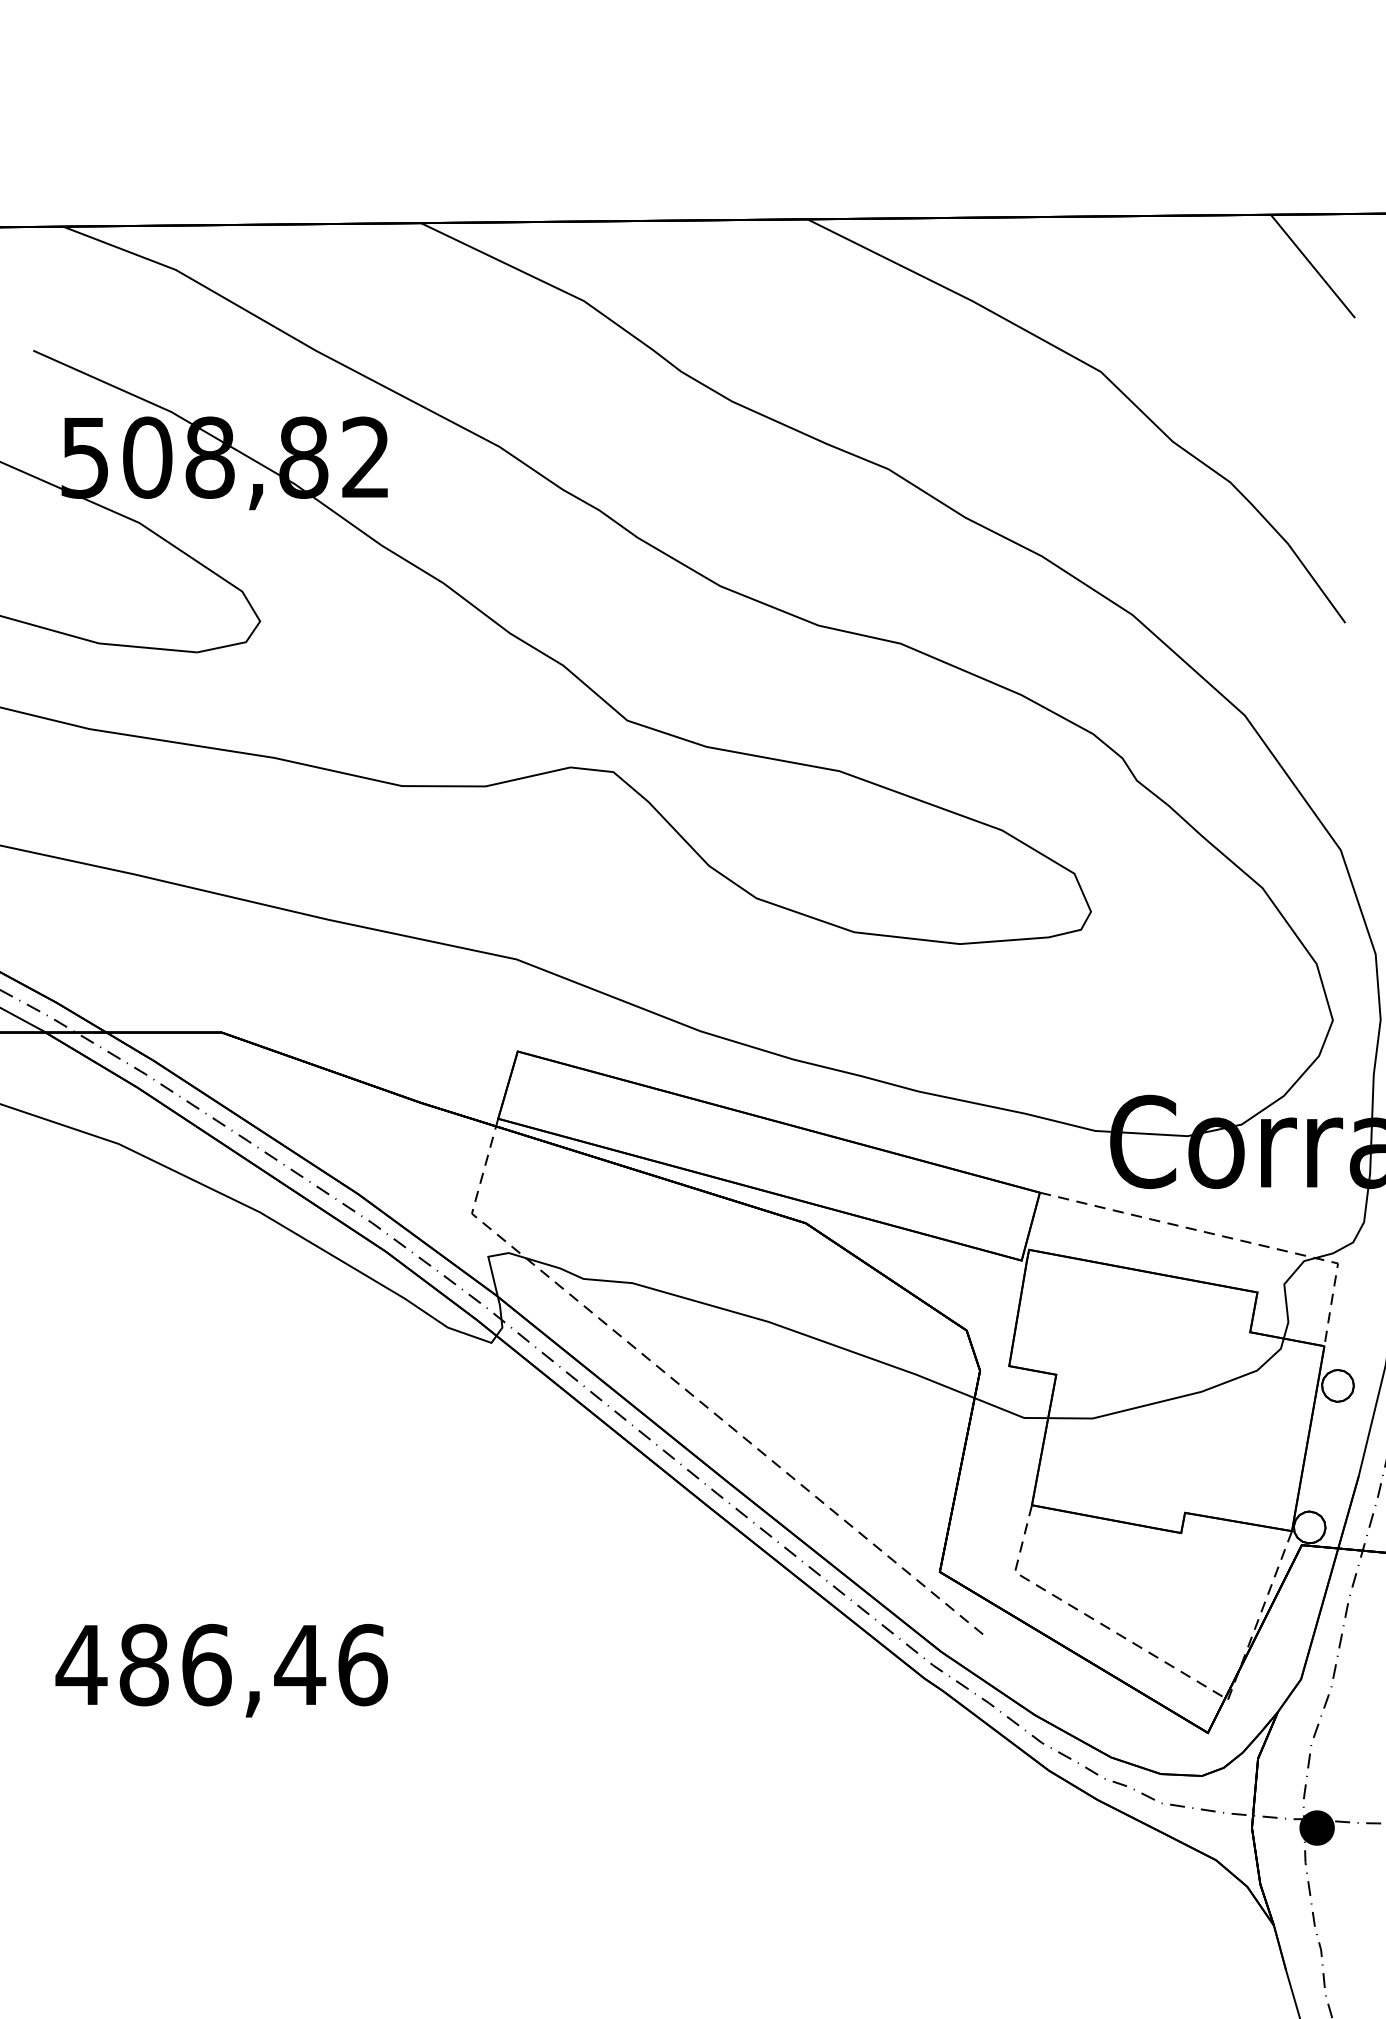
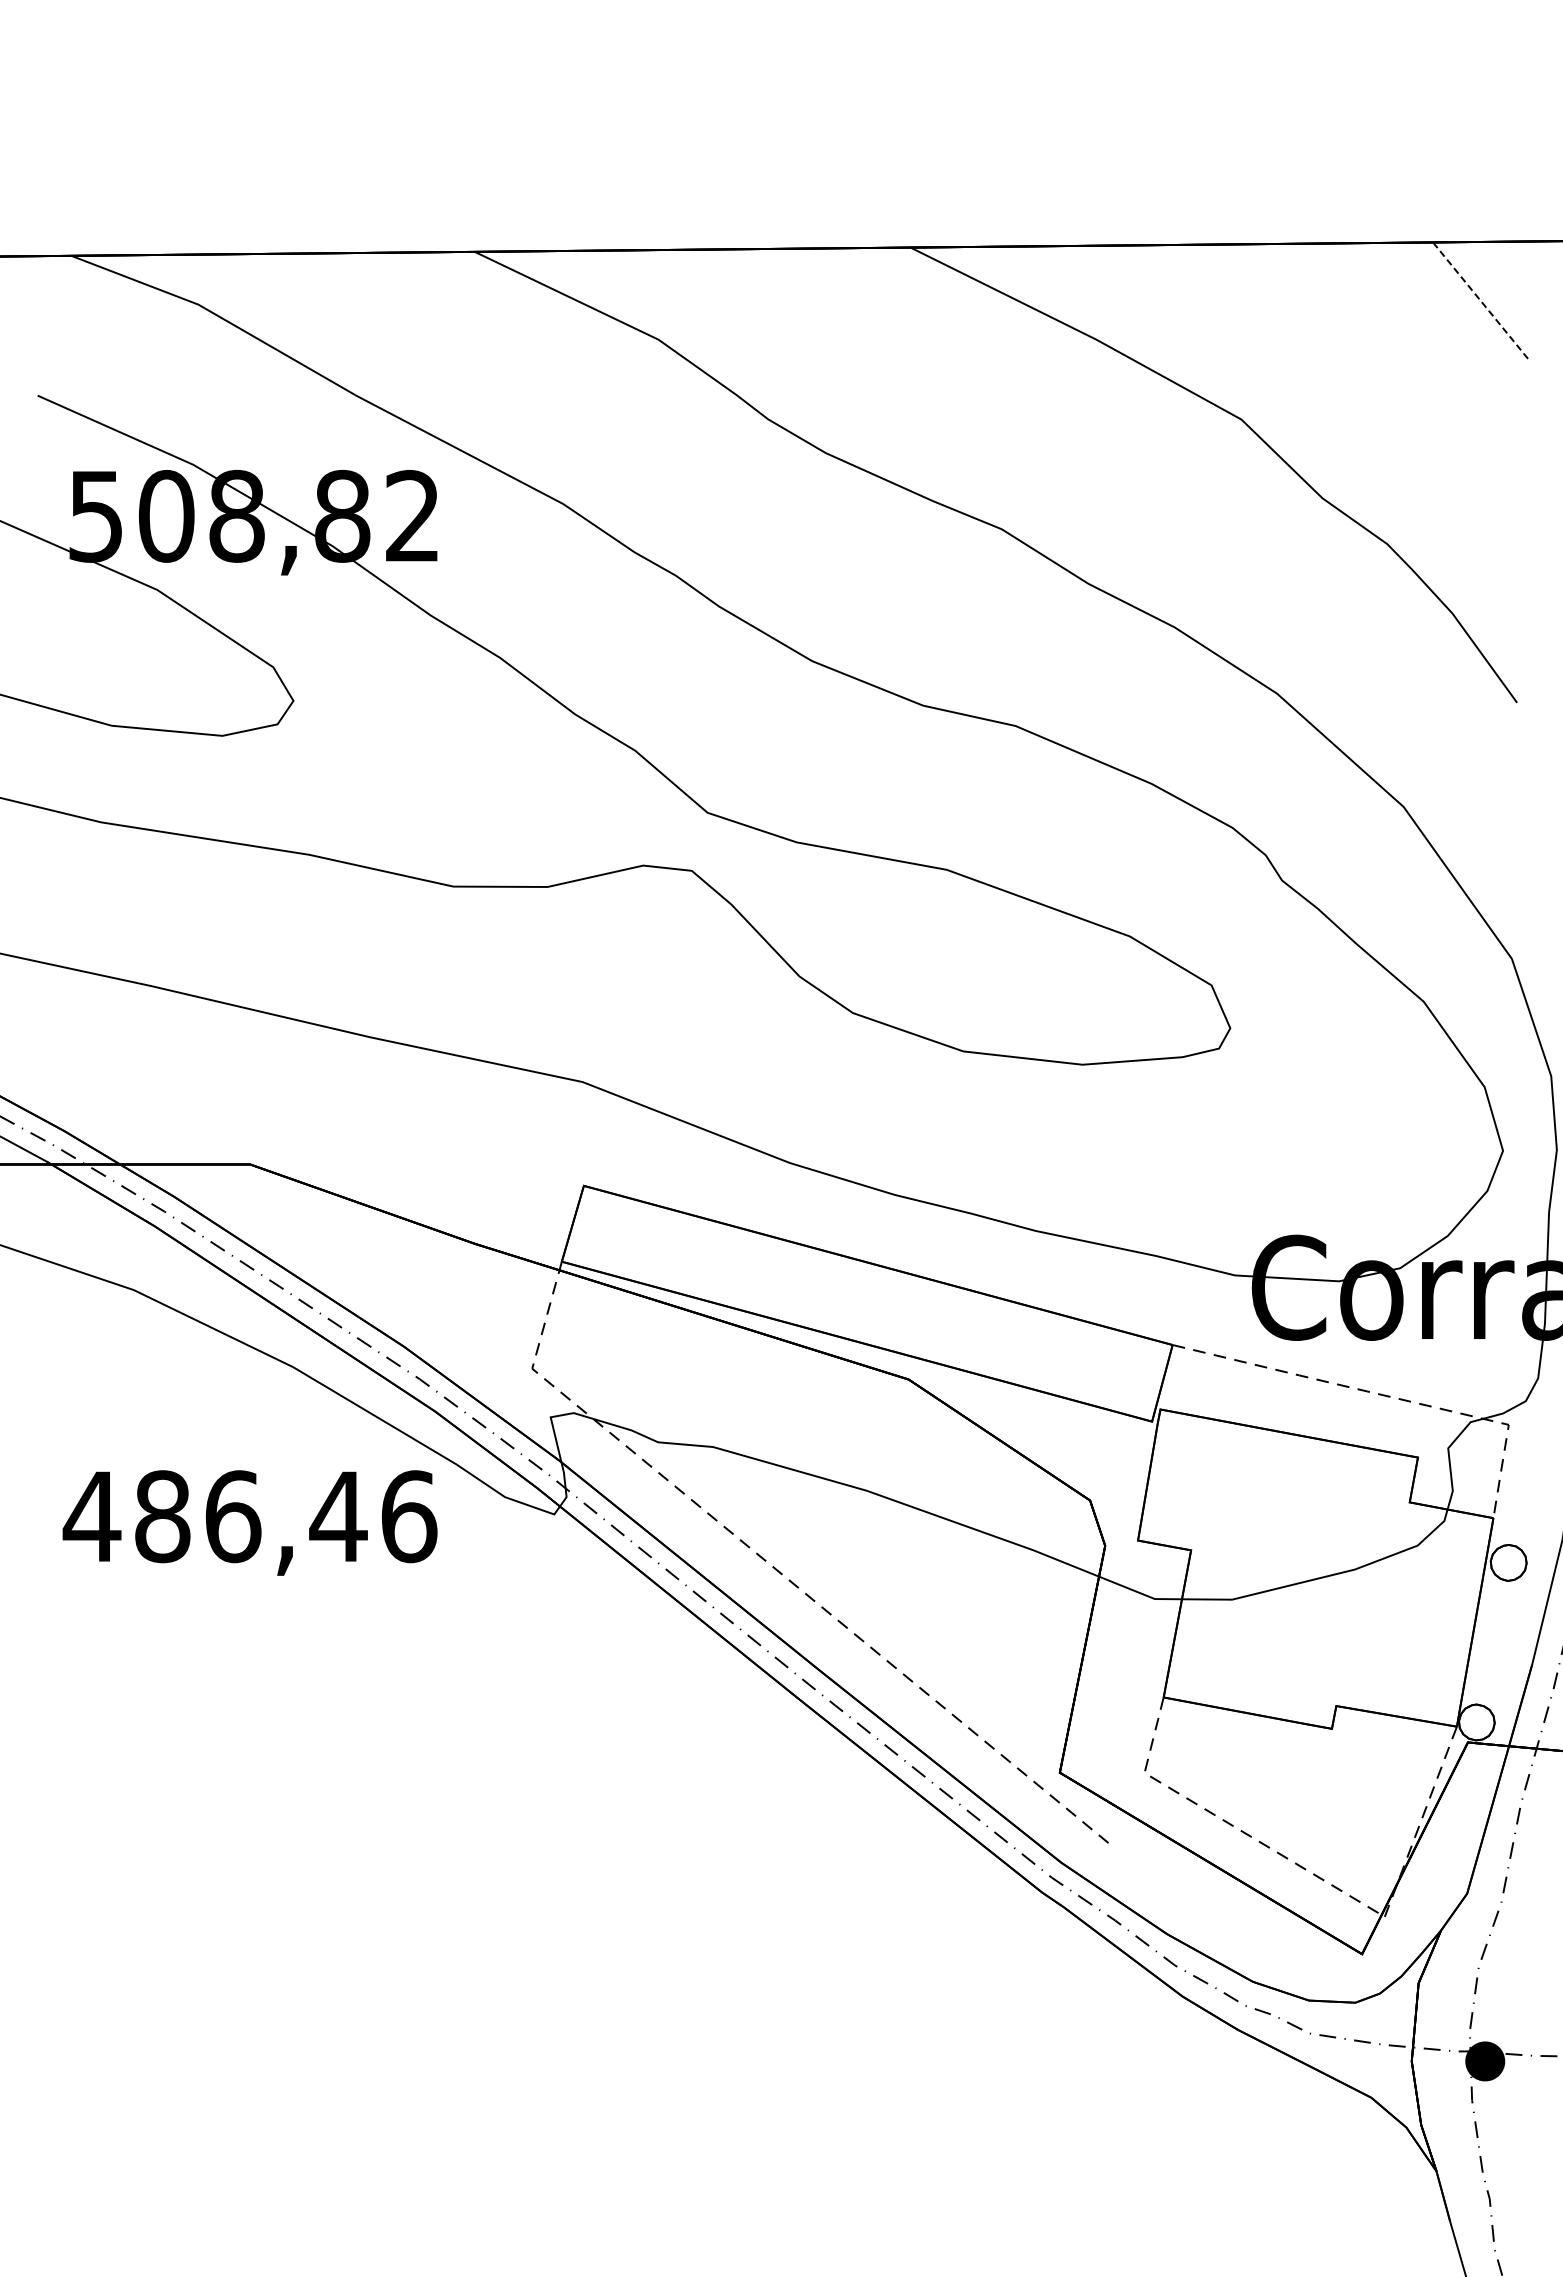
line: (1312, 266) -> (1480, 300), solid -> dashed
text: (221, 1670) -> (249, 1522), moved

